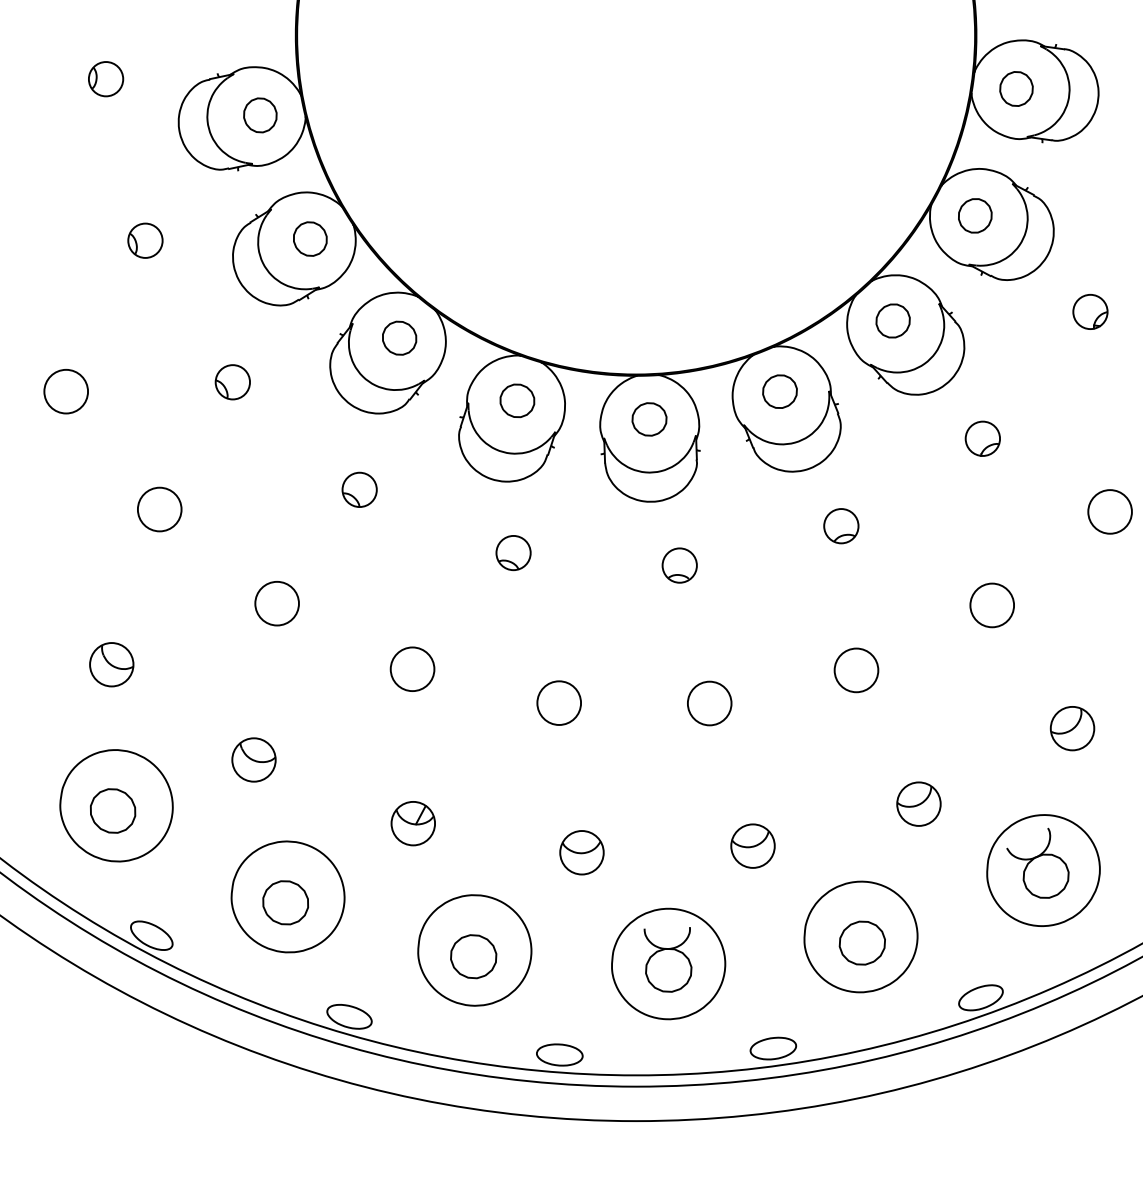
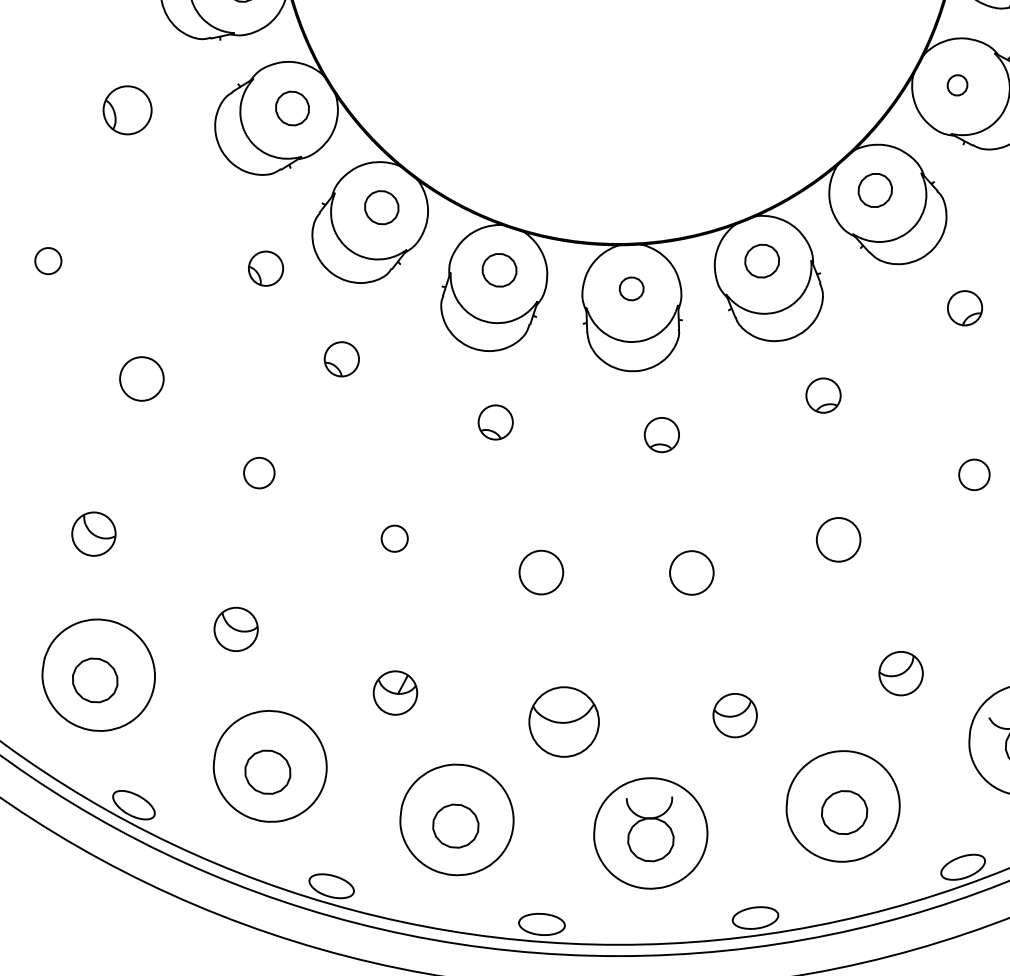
part: (975, 215) -> (957, 84), size x0.6
part: (145, 240) -> (127, 109), size x1.4
part: (232, 382) -> (265, 268), moved
circle: (66, 391) -> (48, 260), size x0.6
part: (649, 419) -> (631, 288), size x0.7
circle: (276, 603) -> (258, 472), size x0.7
circle: (992, 605) -> (974, 474), size x0.7
circle: (412, 669) -> (394, 538), size x0.6
part: (581, 852) -> (563, 721), size x1.6

